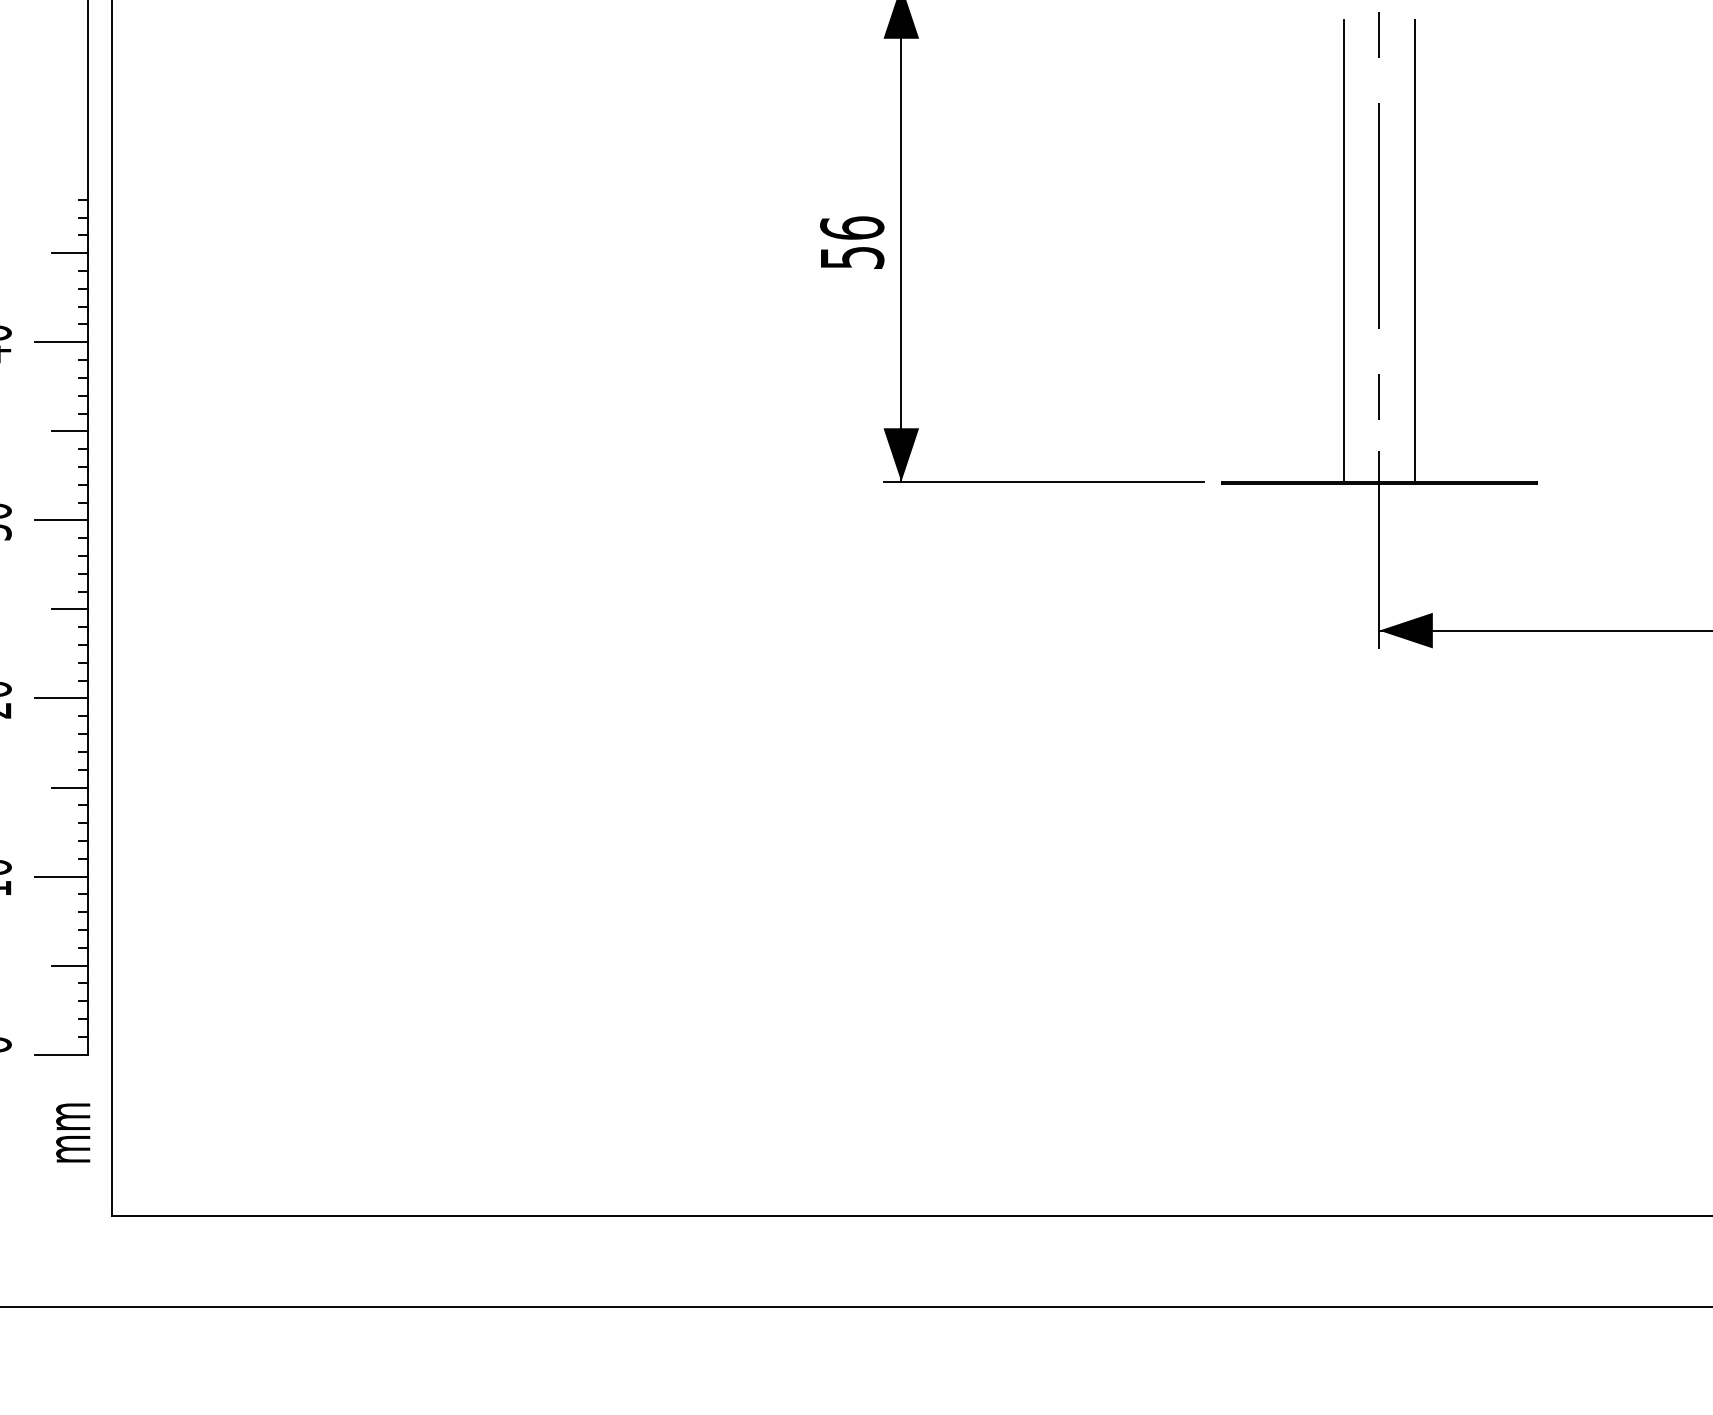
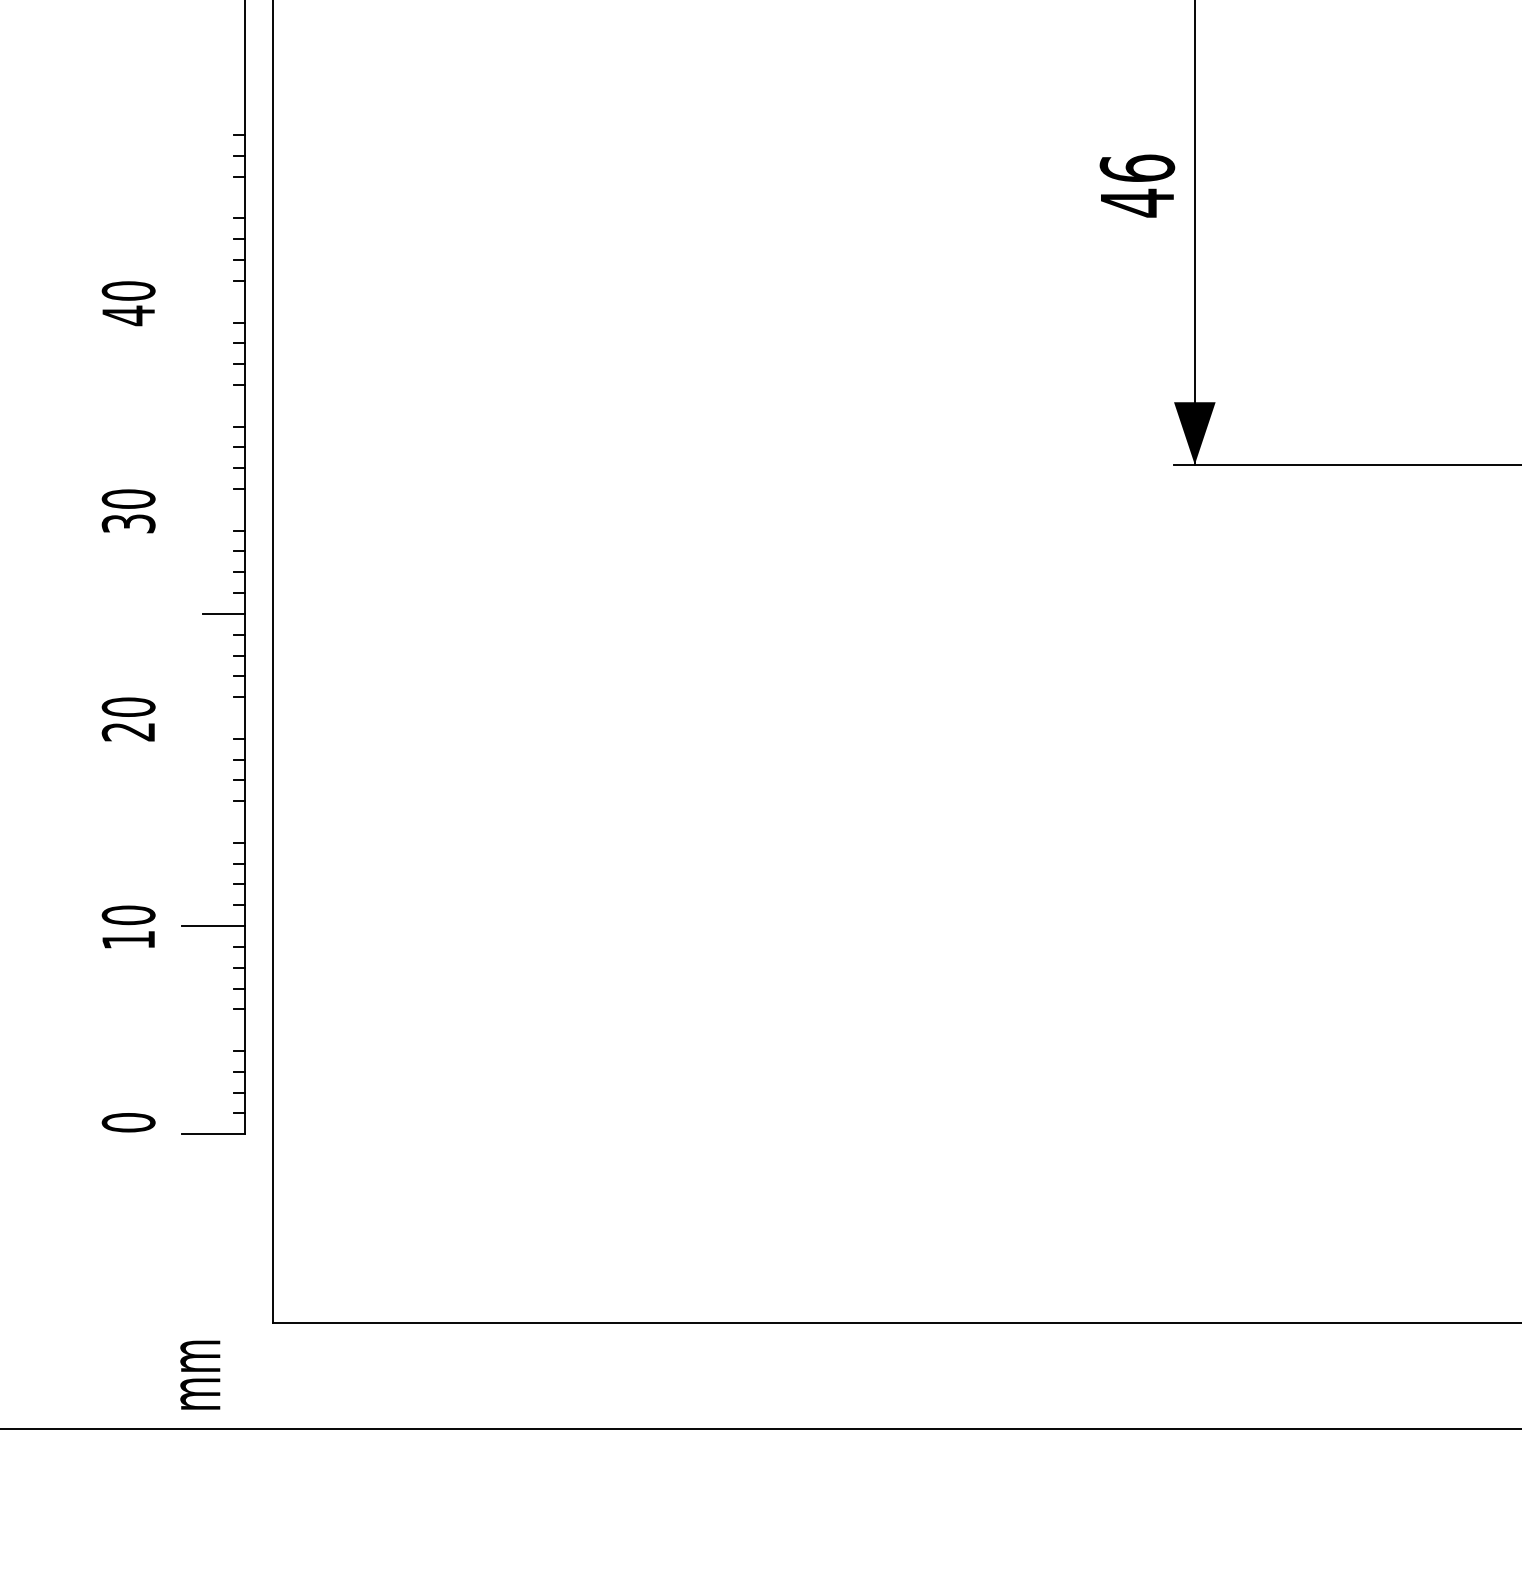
line: (70, 253) -> (224, 198), removed
text: (852, 257) -> (1137, 202), 56 -> 46
line: (61, 342) -> (213, 302), removed
line: (70, 431) -> (224, 406), removed
line: (61, 520) -> (213, 509), removed
line: (61, 698) -> (213, 717), removed
line: (70, 787) -> (224, 821), removed
line: (70, 965) -> (224, 1029), removed
text: (73, 1132) -> (200, 1374), moved

